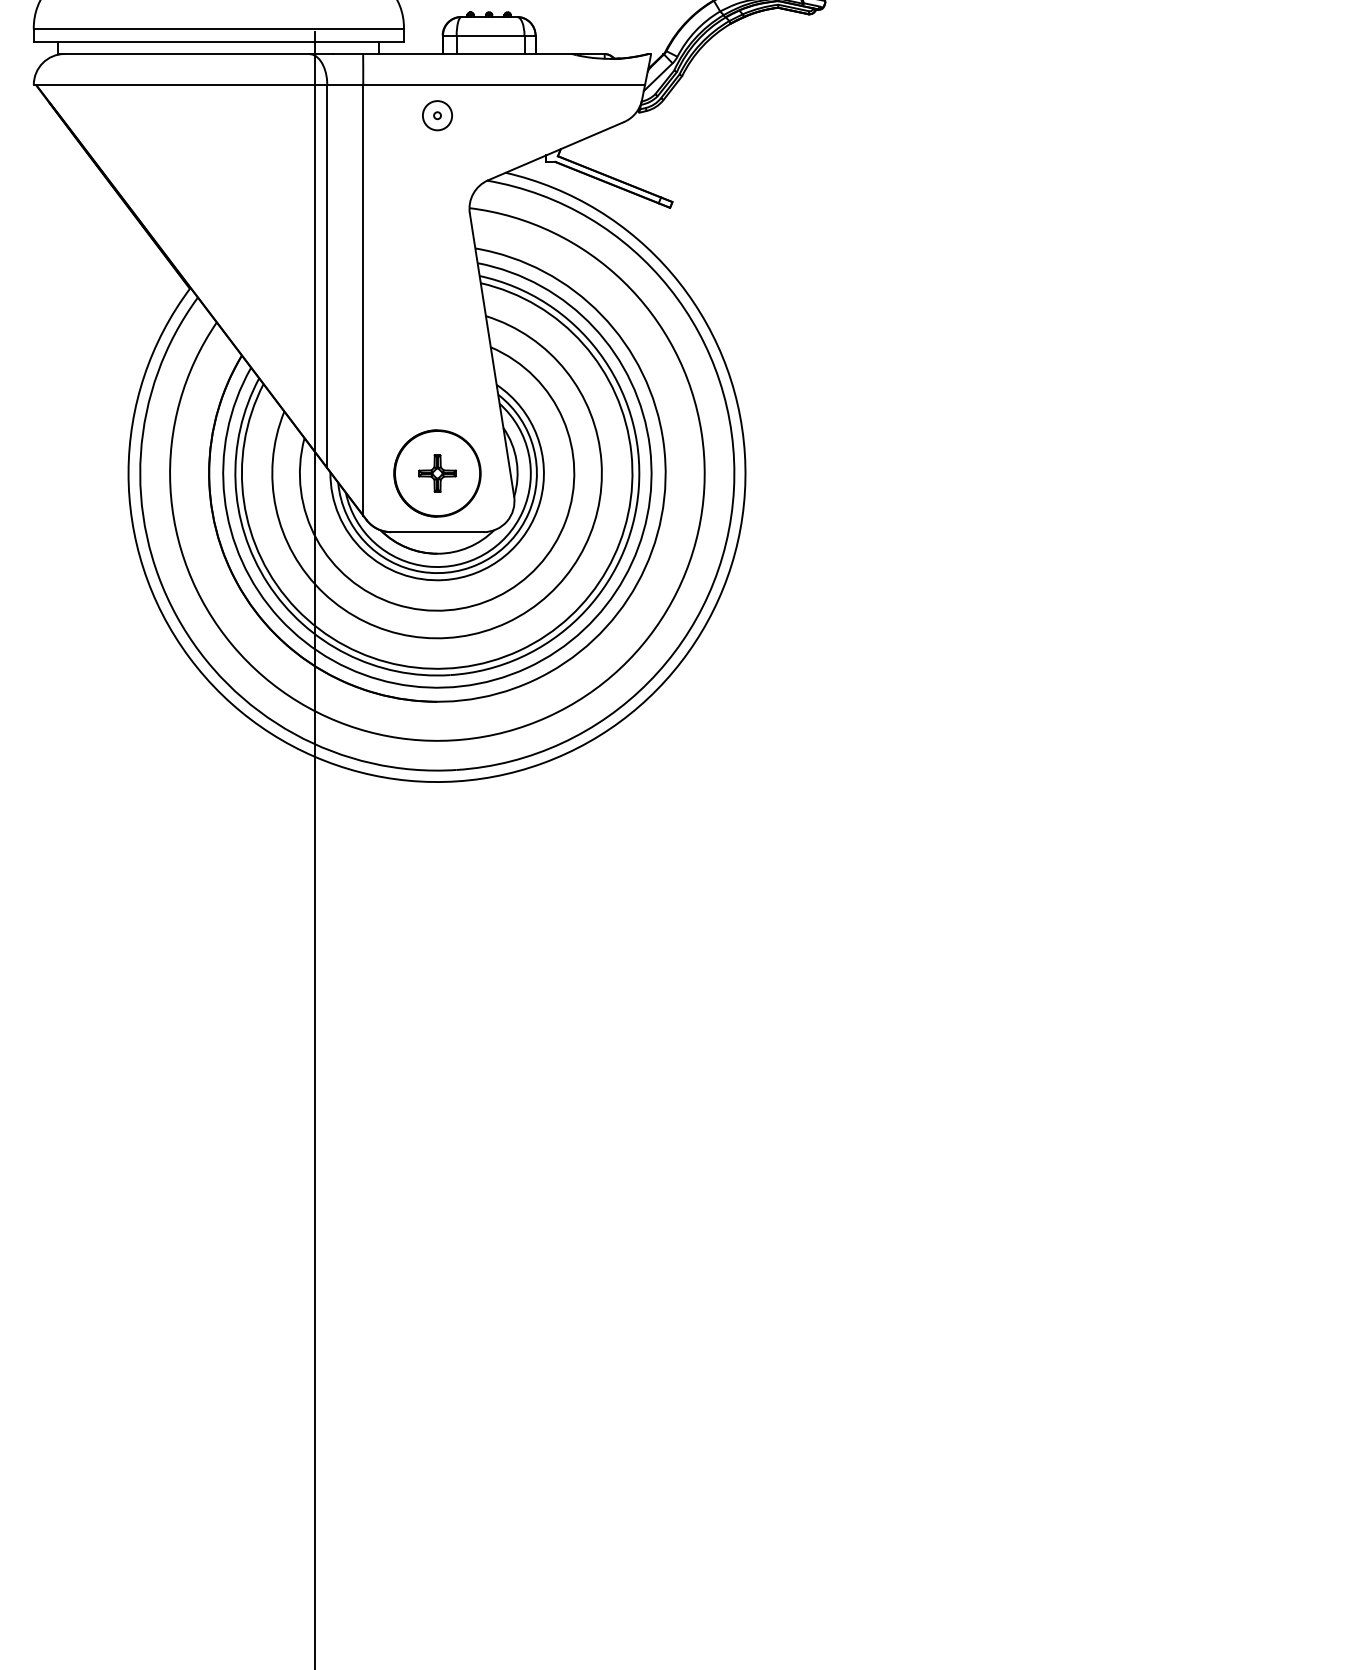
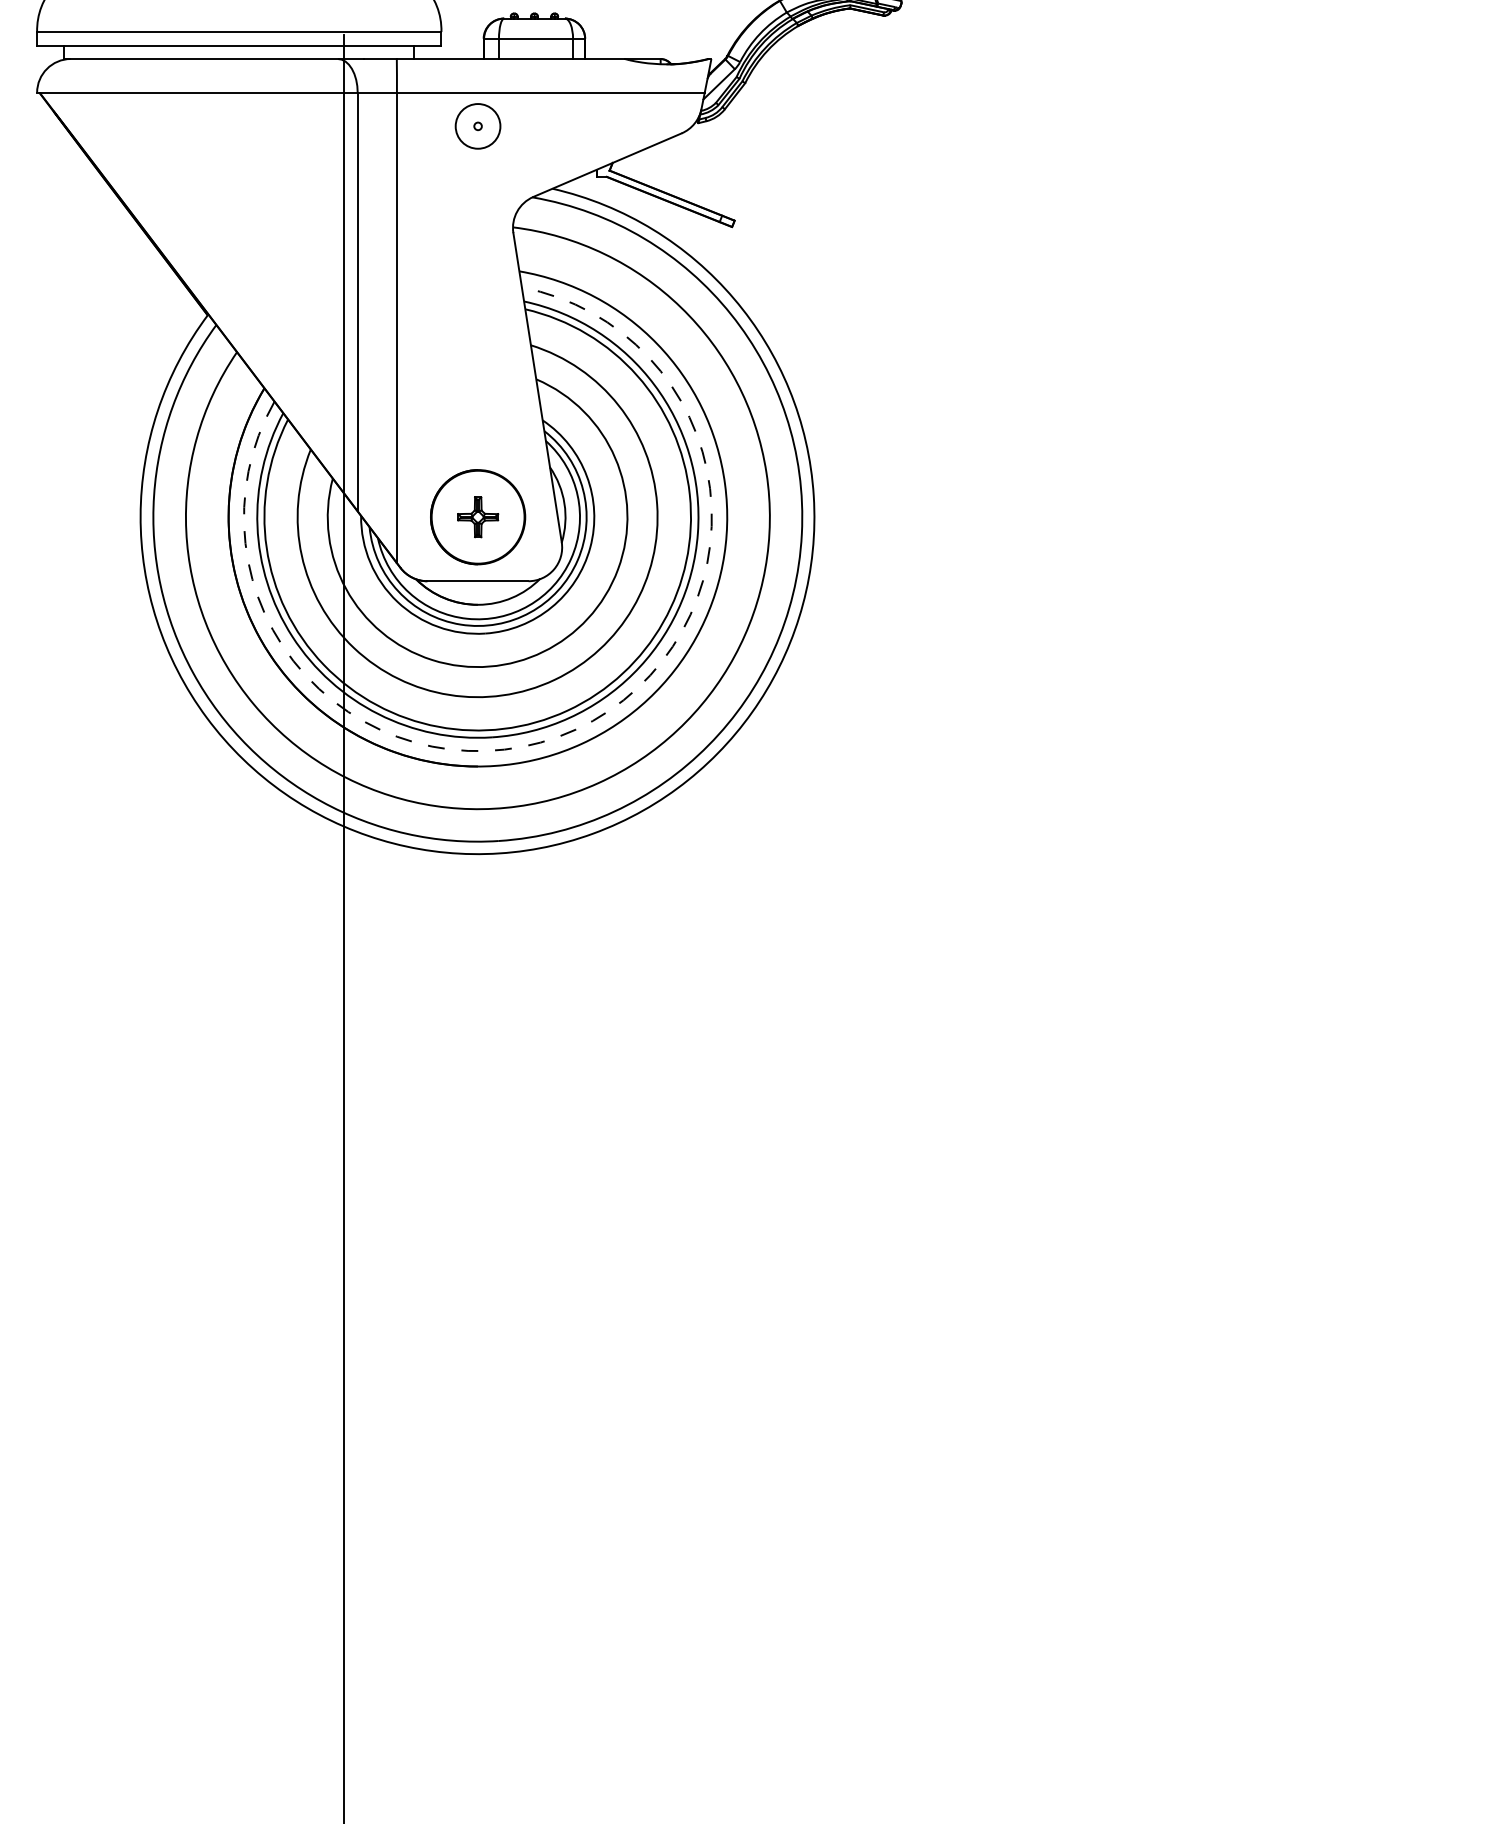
circle: (437, 115) -> (478, 126), size x1.4
arc: (527, 668) -> (576, 730), solid -> dashed

